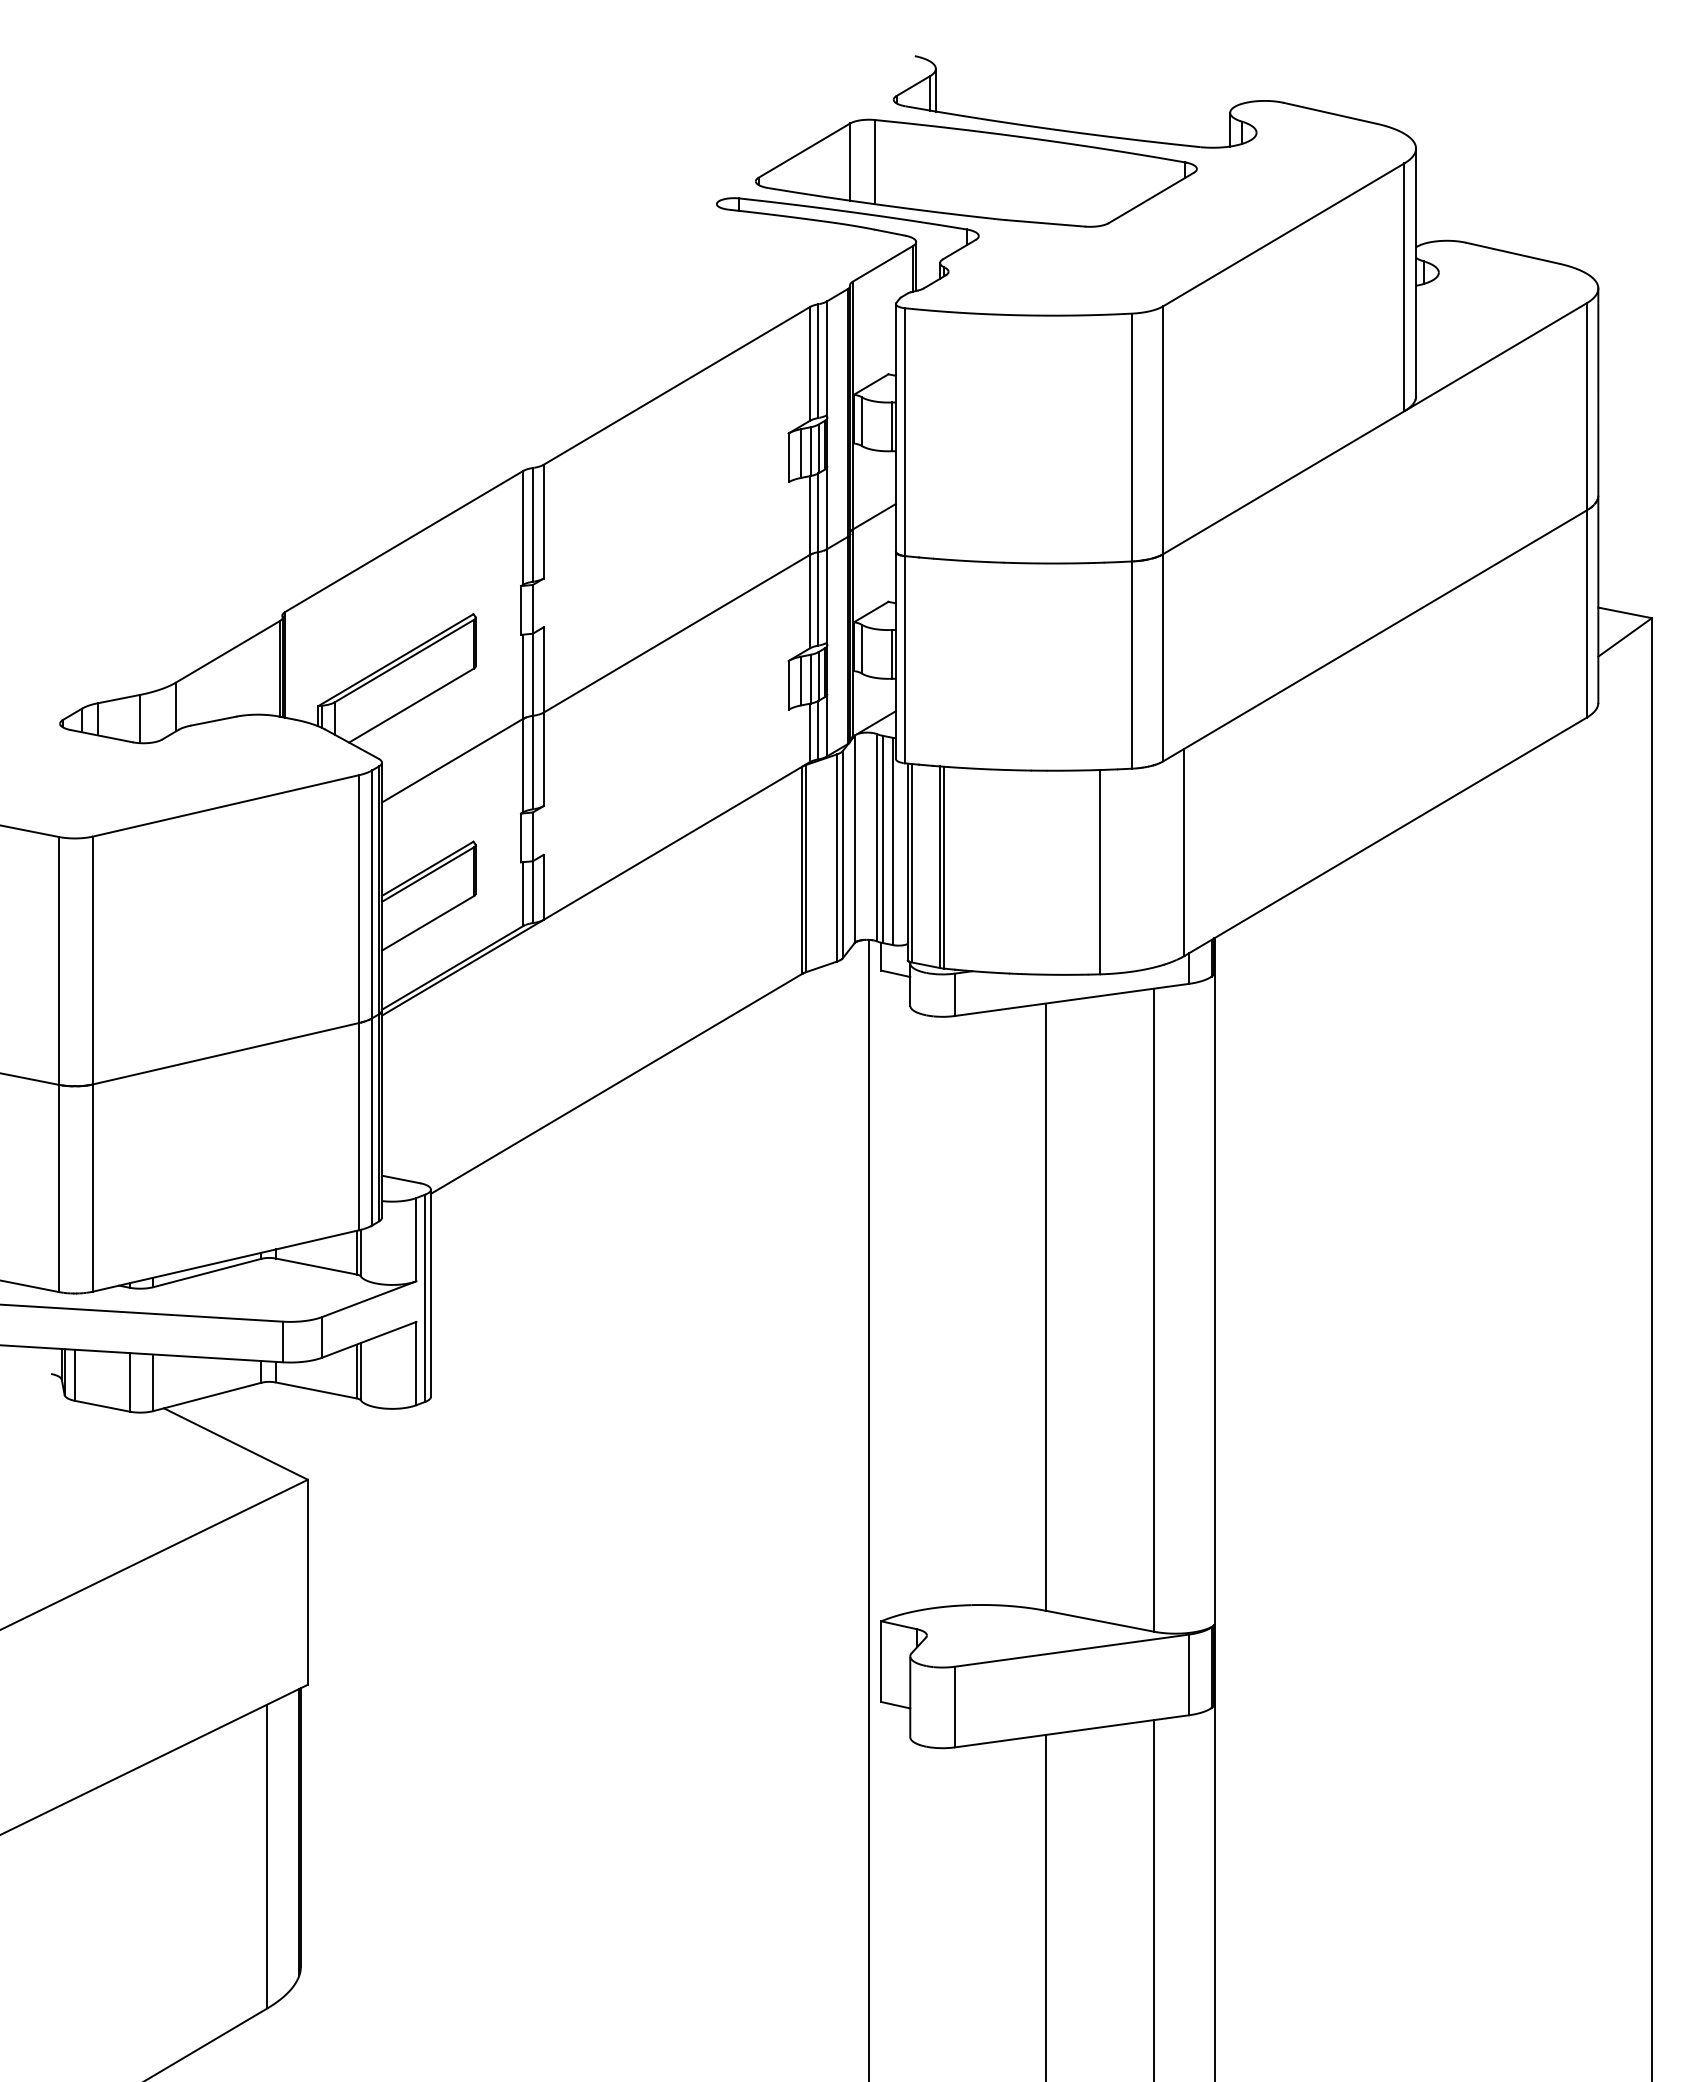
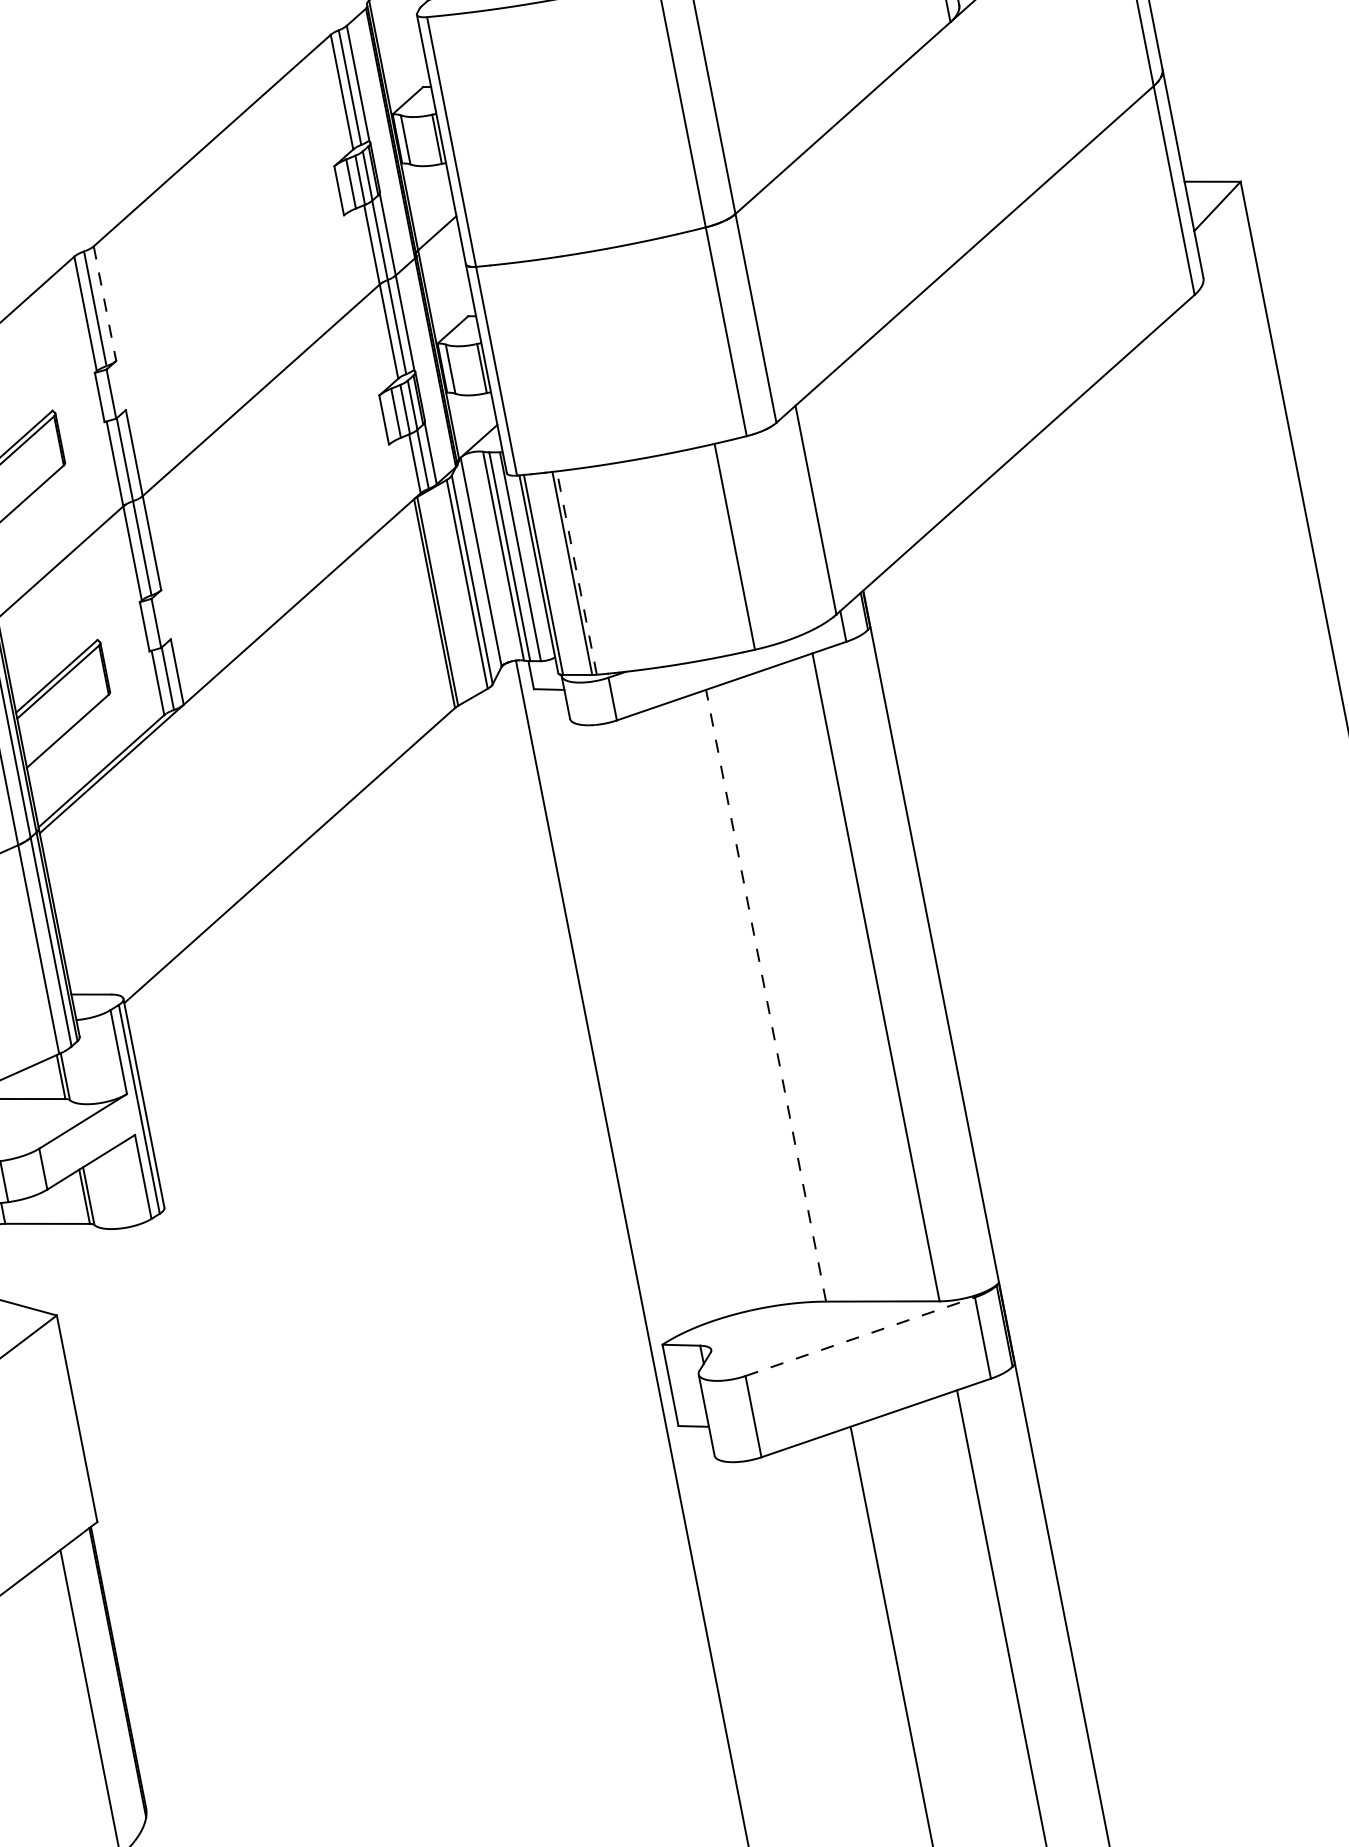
line: (543, 521) -> (104, 303), solid -> dashed
line: (944, 867) -> (577, 572), solid -> dashed
line: (1045, 1307) -> (765, 996), solid -> dashed
line: (1072, 1650) -> (860, 1336), solid -> dashed

